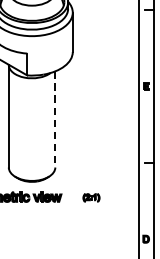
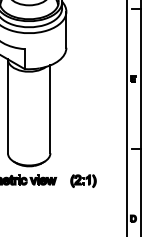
line: (55, 119) -> (50, 109), dashed -> solid
part: (91, 197) -> (83, 180), size x1.67

